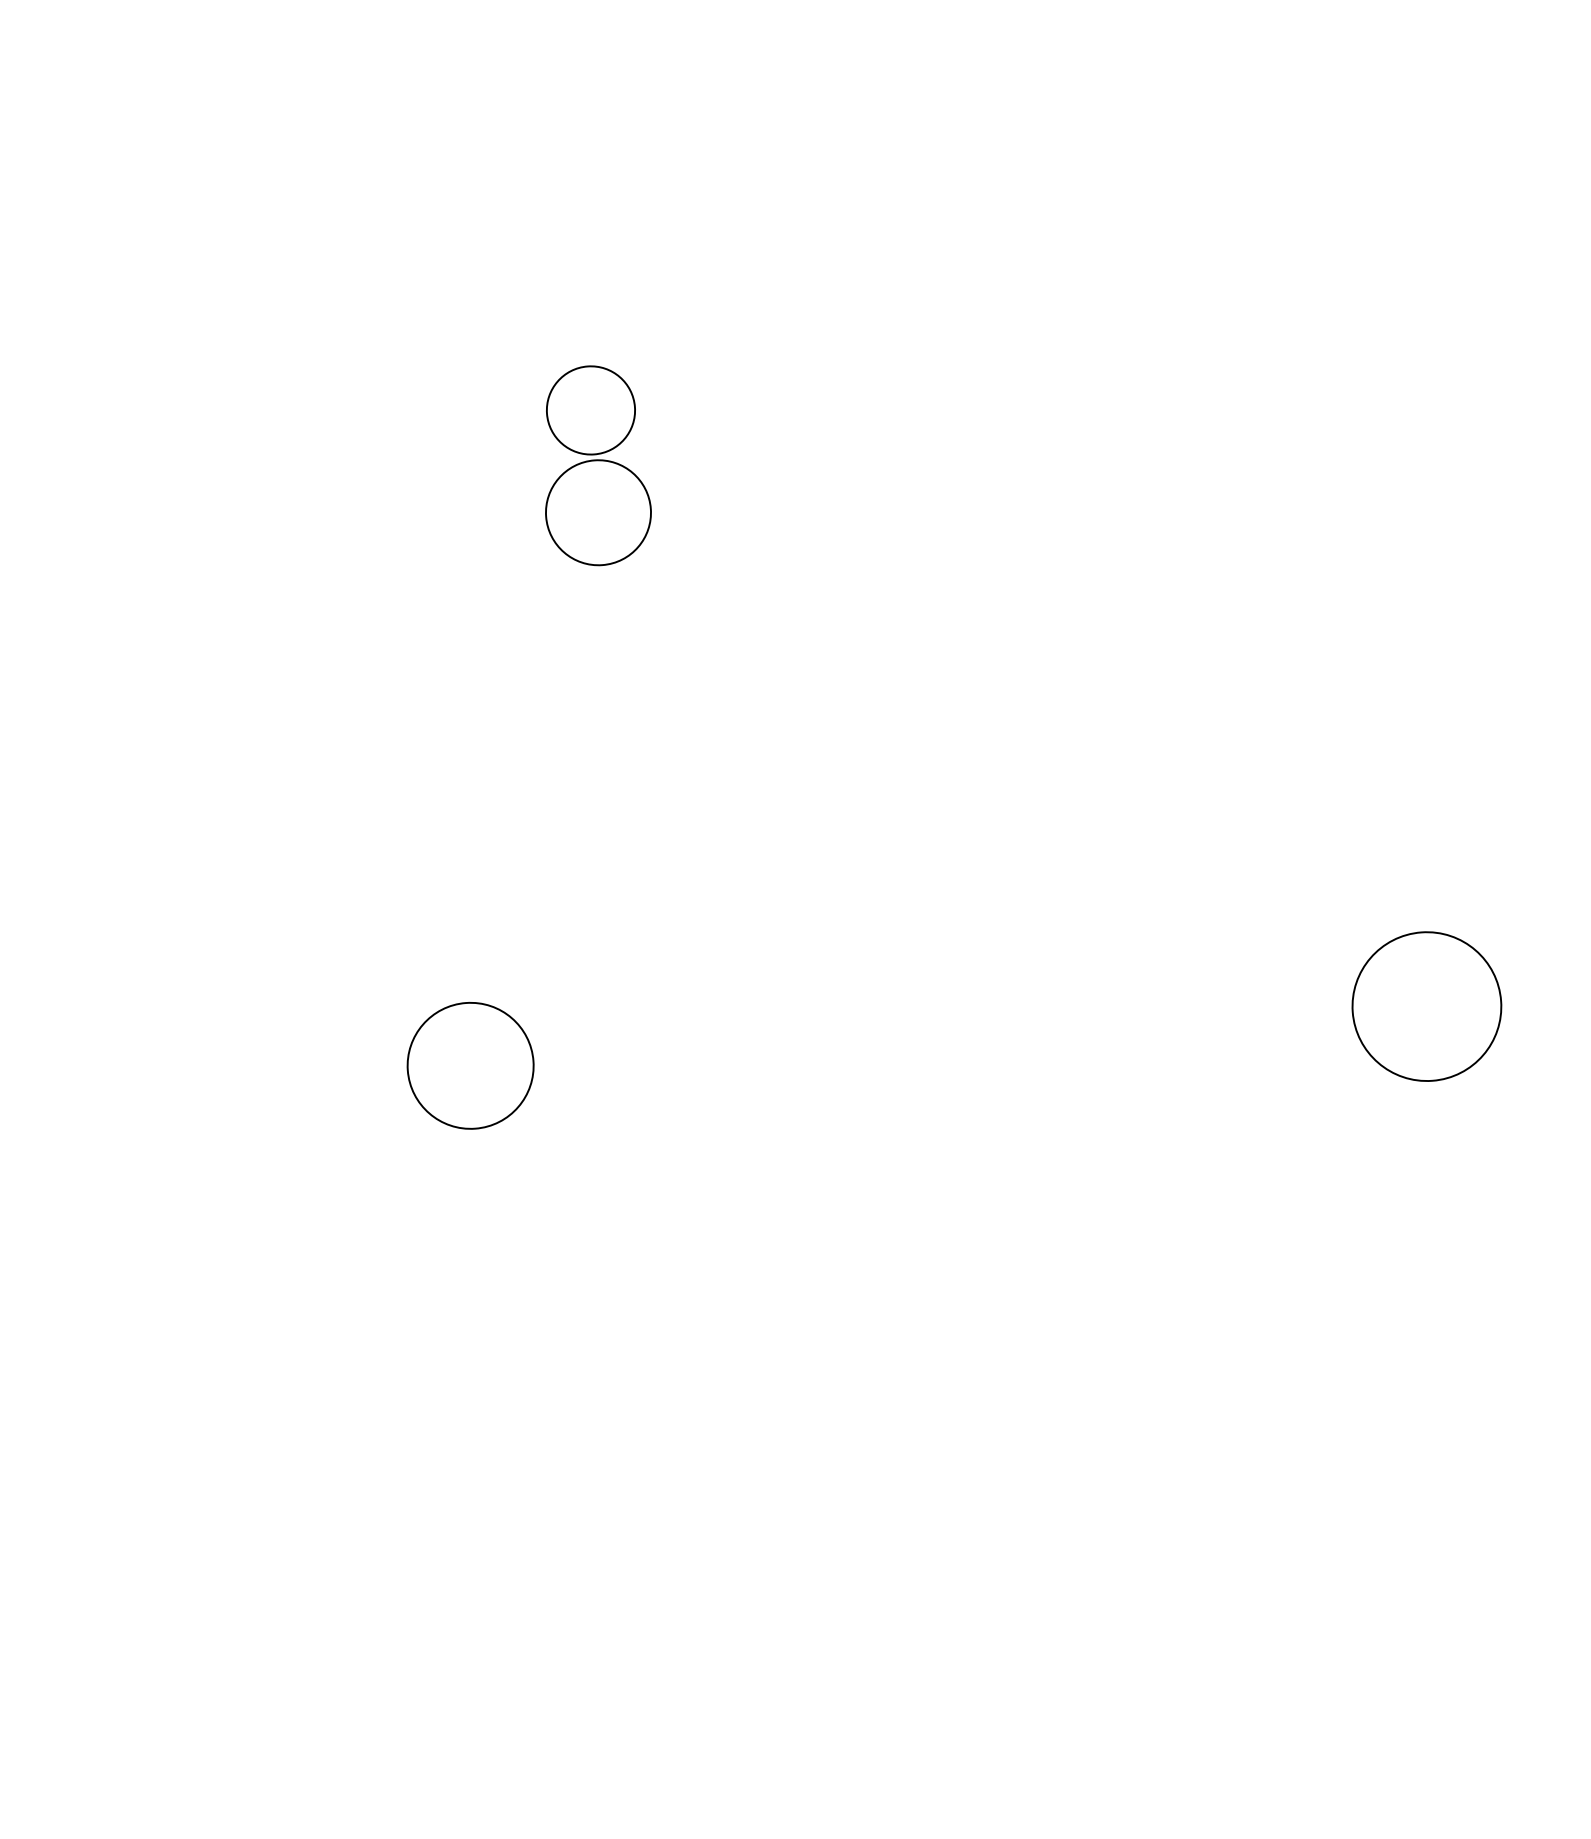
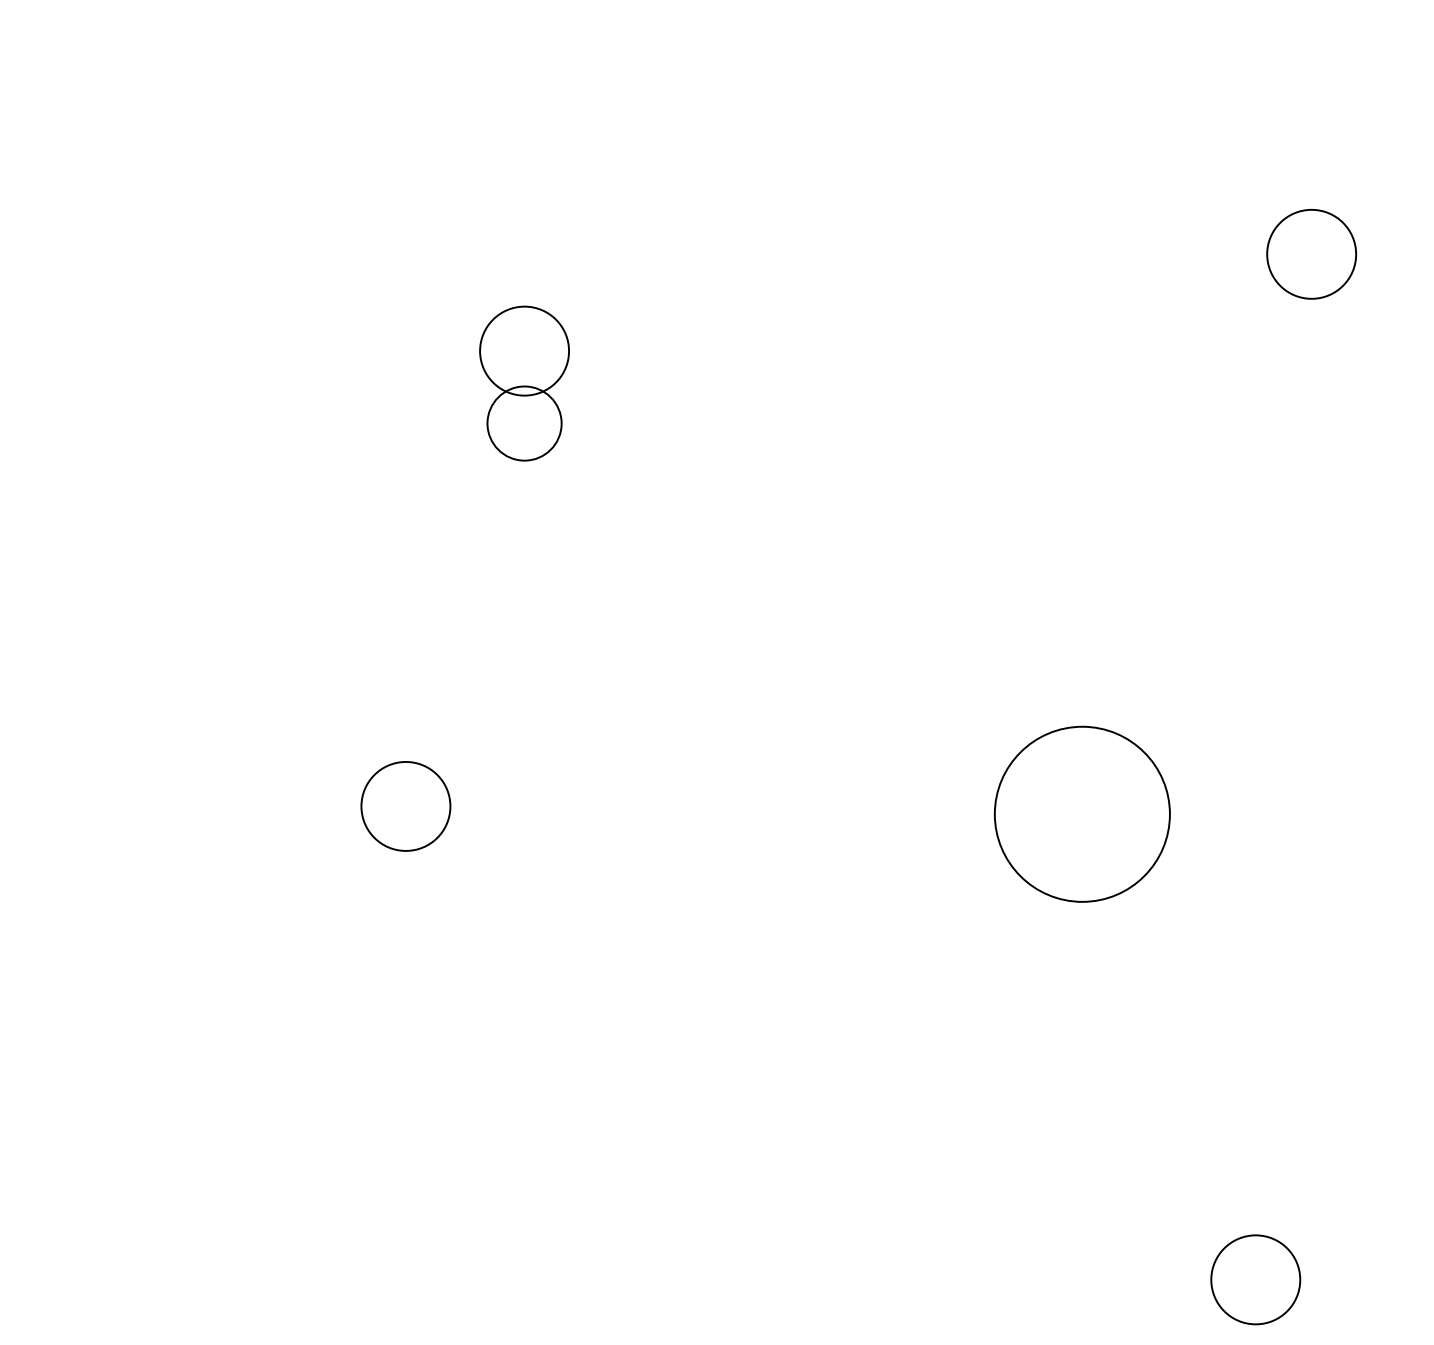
circle: (590, 409) -> (524, 350), size x1.43
circle: (1426, 1005) -> (1082, 813), size x1.67

